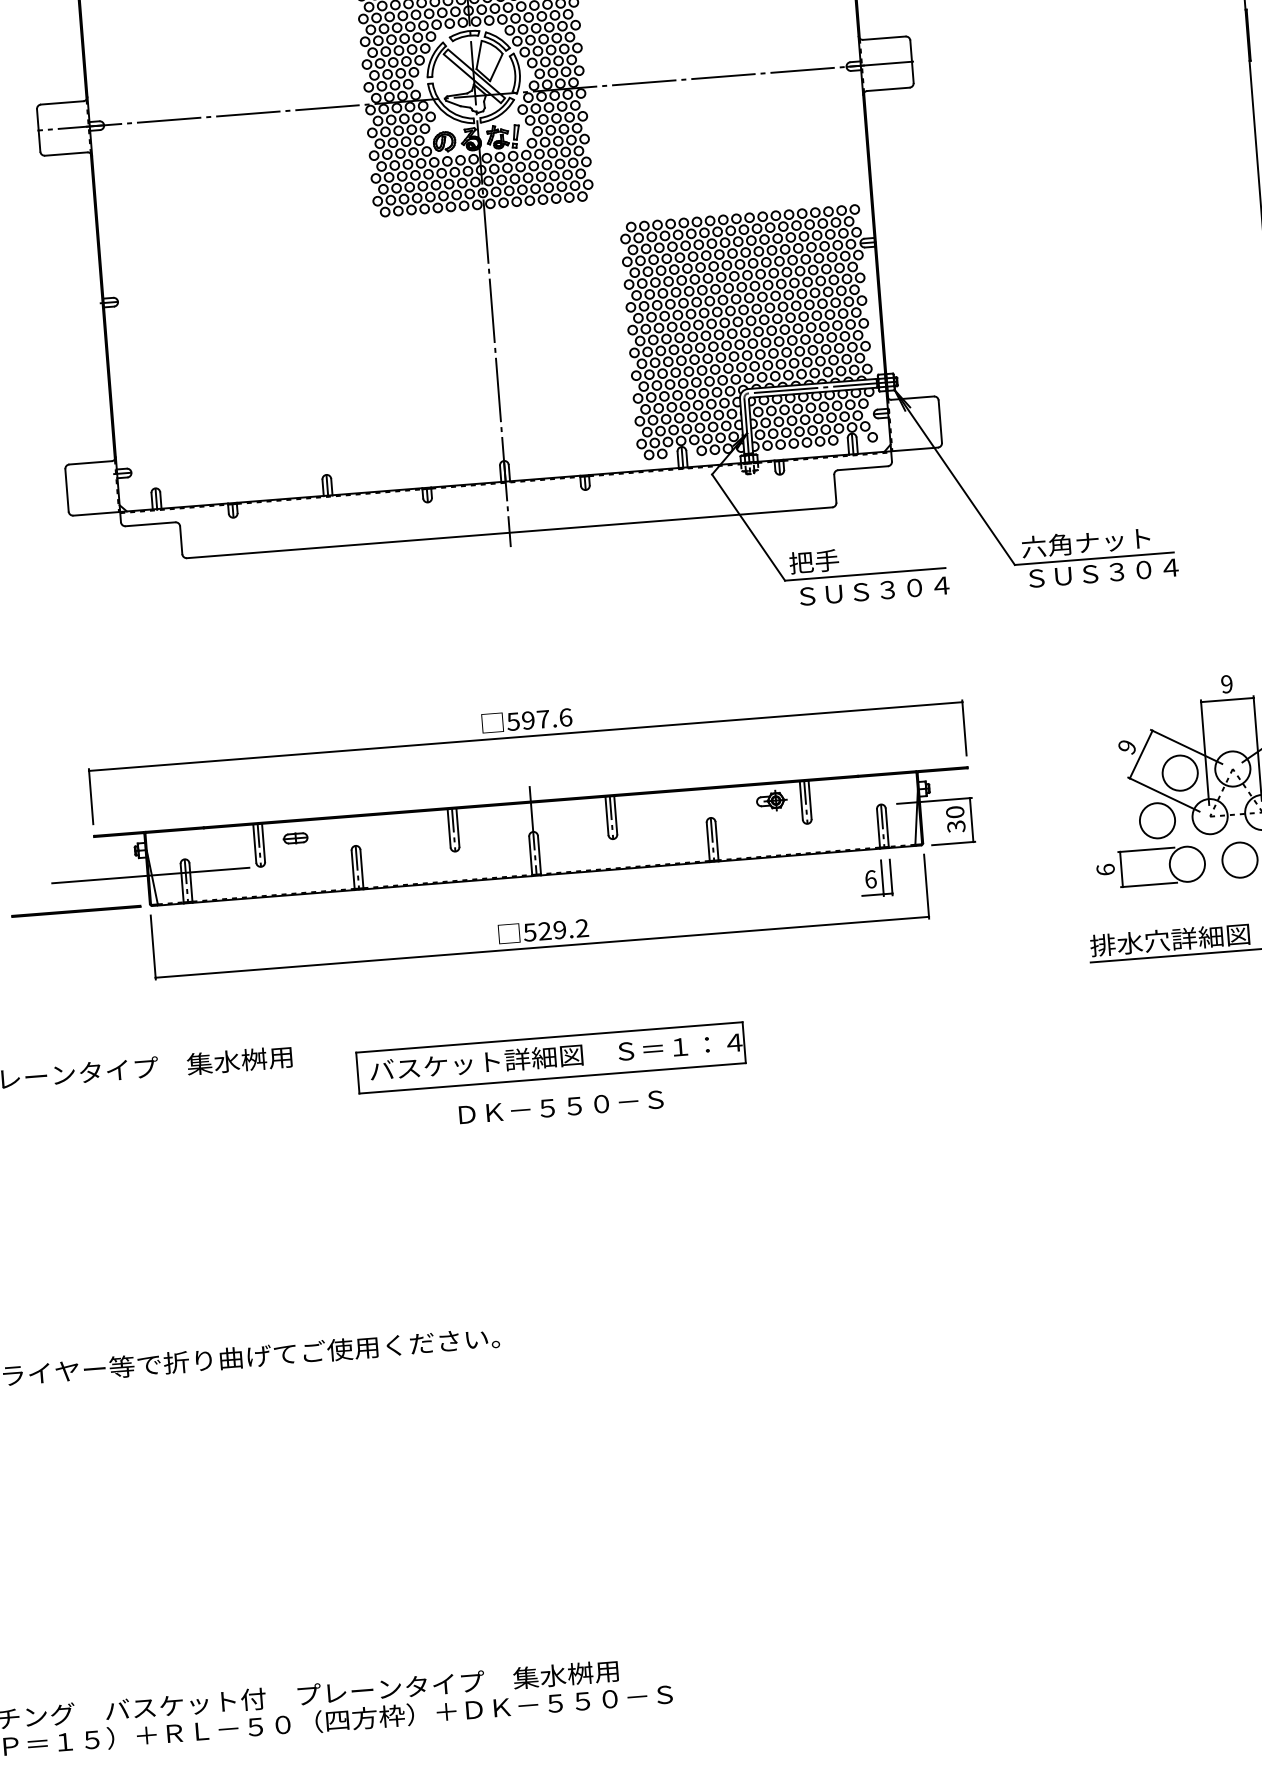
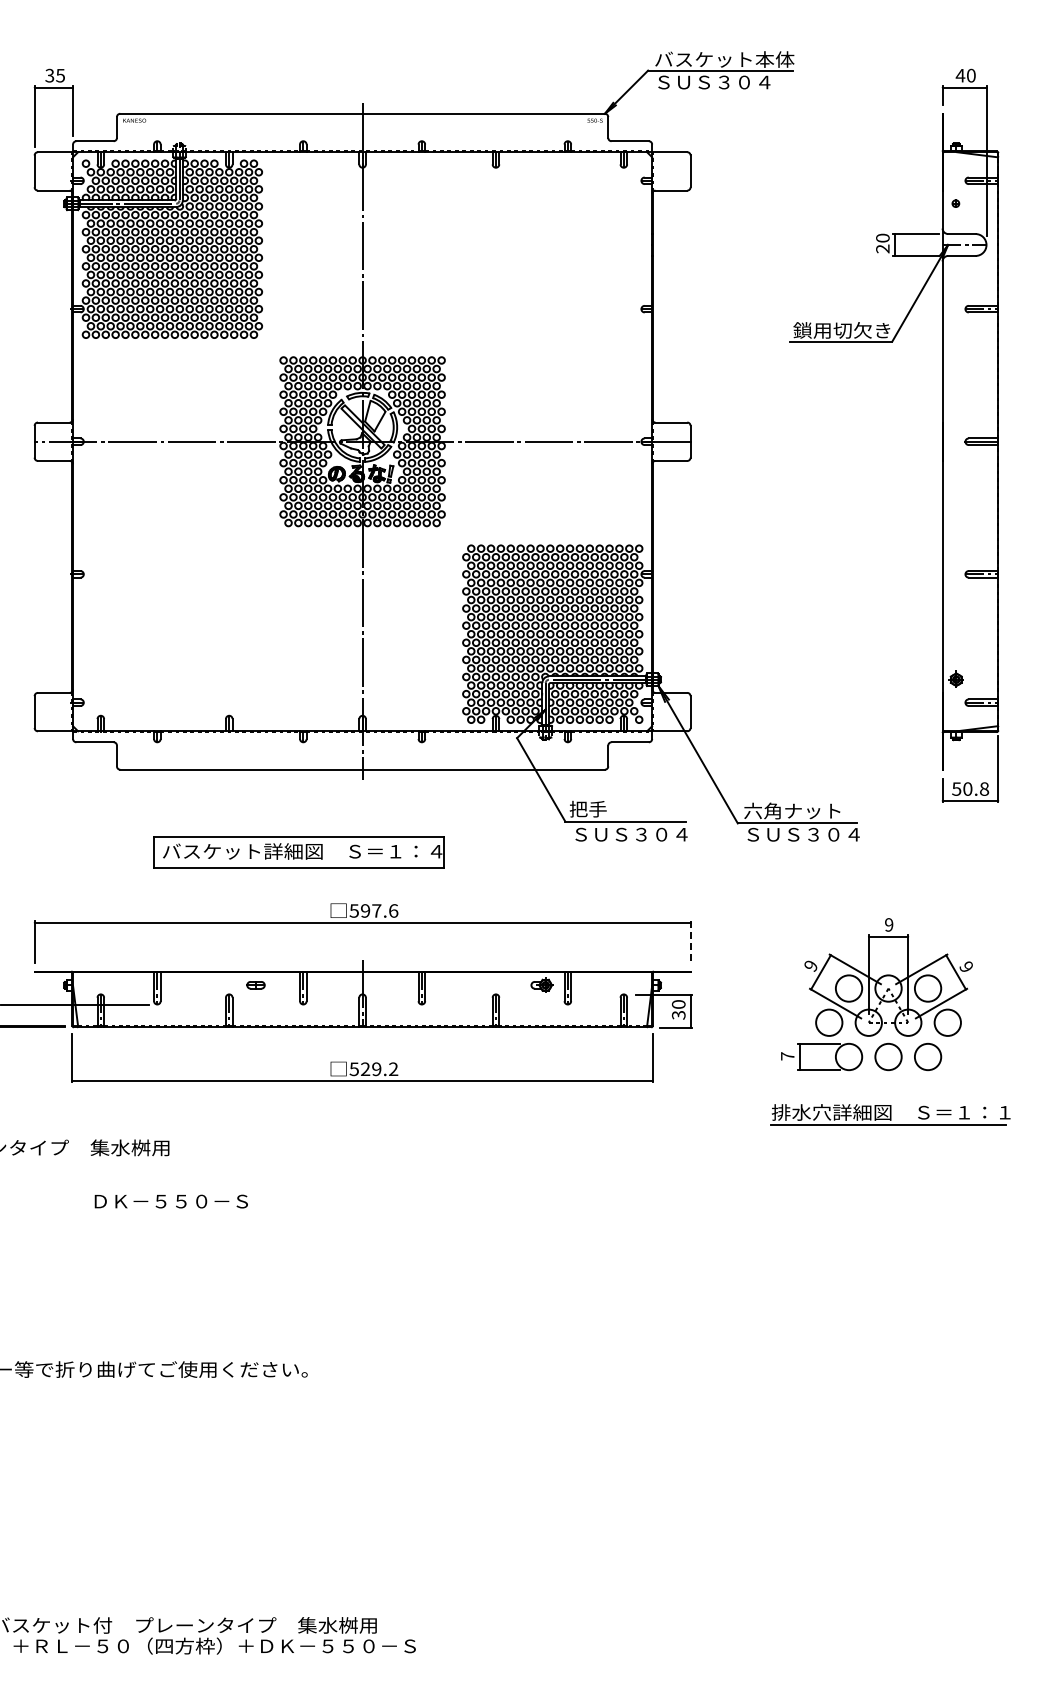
line: (964, 728) -> (690, 942), solid -> dashed
part: (295, 838) -> (255, 985), moved
text: (1105, 870) -> (787, 1056), 6 -> 7
part: (875, 878) -> (615, 1049), removed
part: (550, 1058) -> (298, 852), moved
text: (560, 1107) -> (170, 1201), moved

